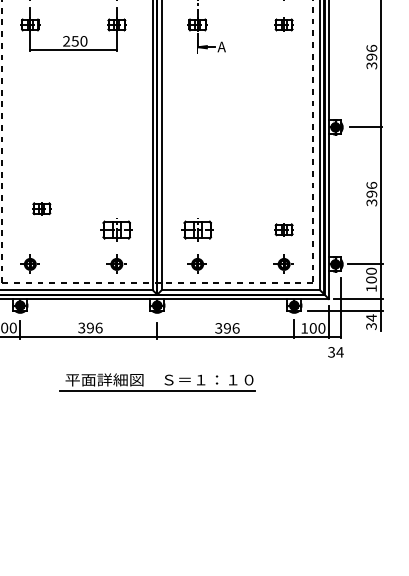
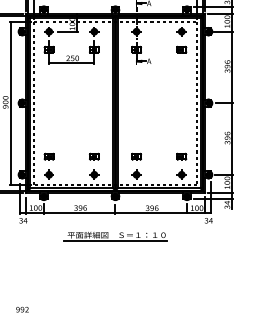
part: (40, 208) -> (48, 156), moved
part: (117, 229) -> (94, 156), size x0.62
part: (197, 229) -> (136, 156), size x0.62

